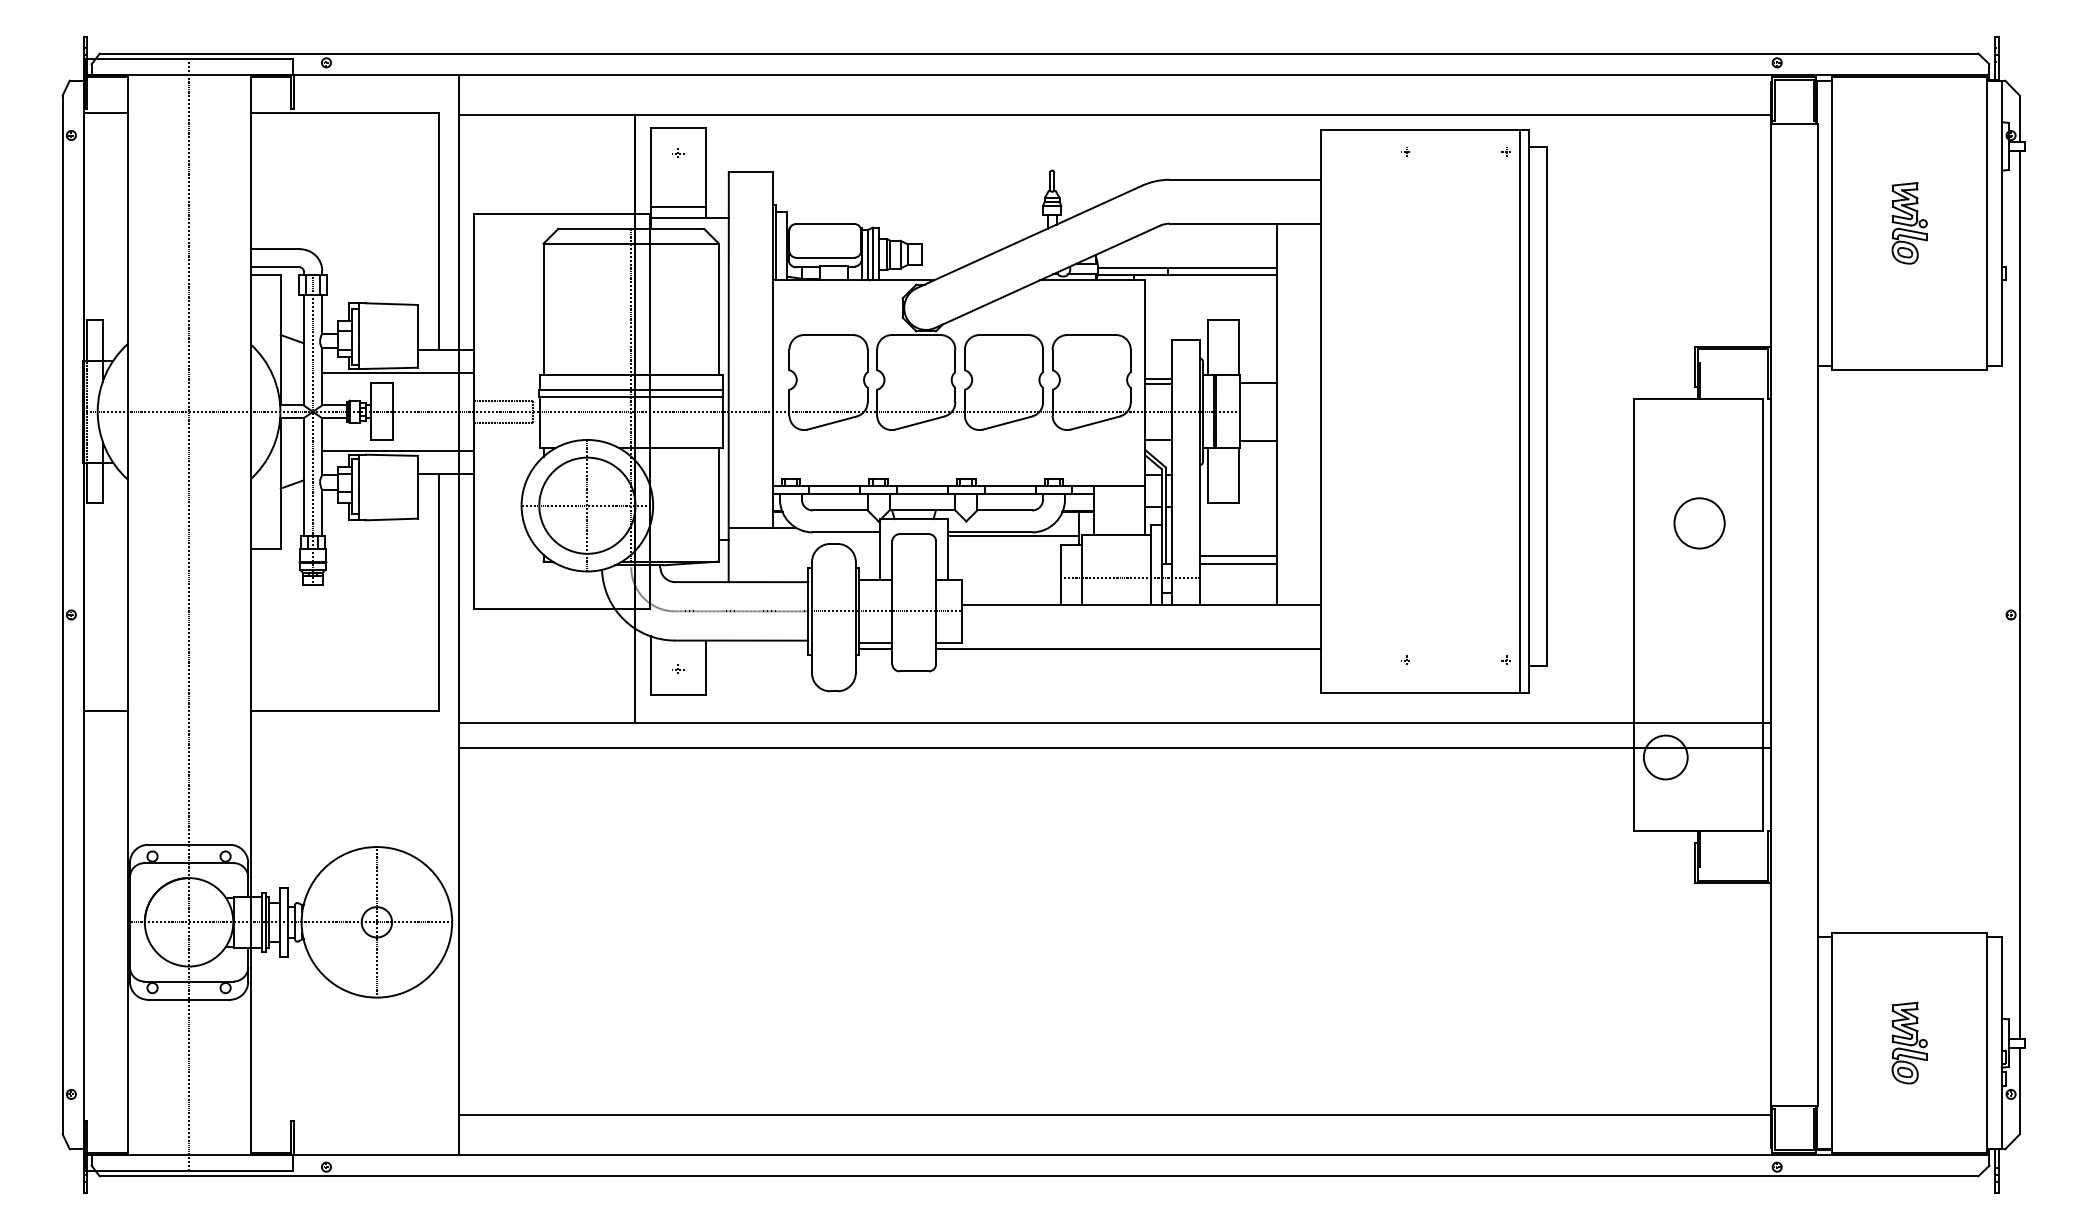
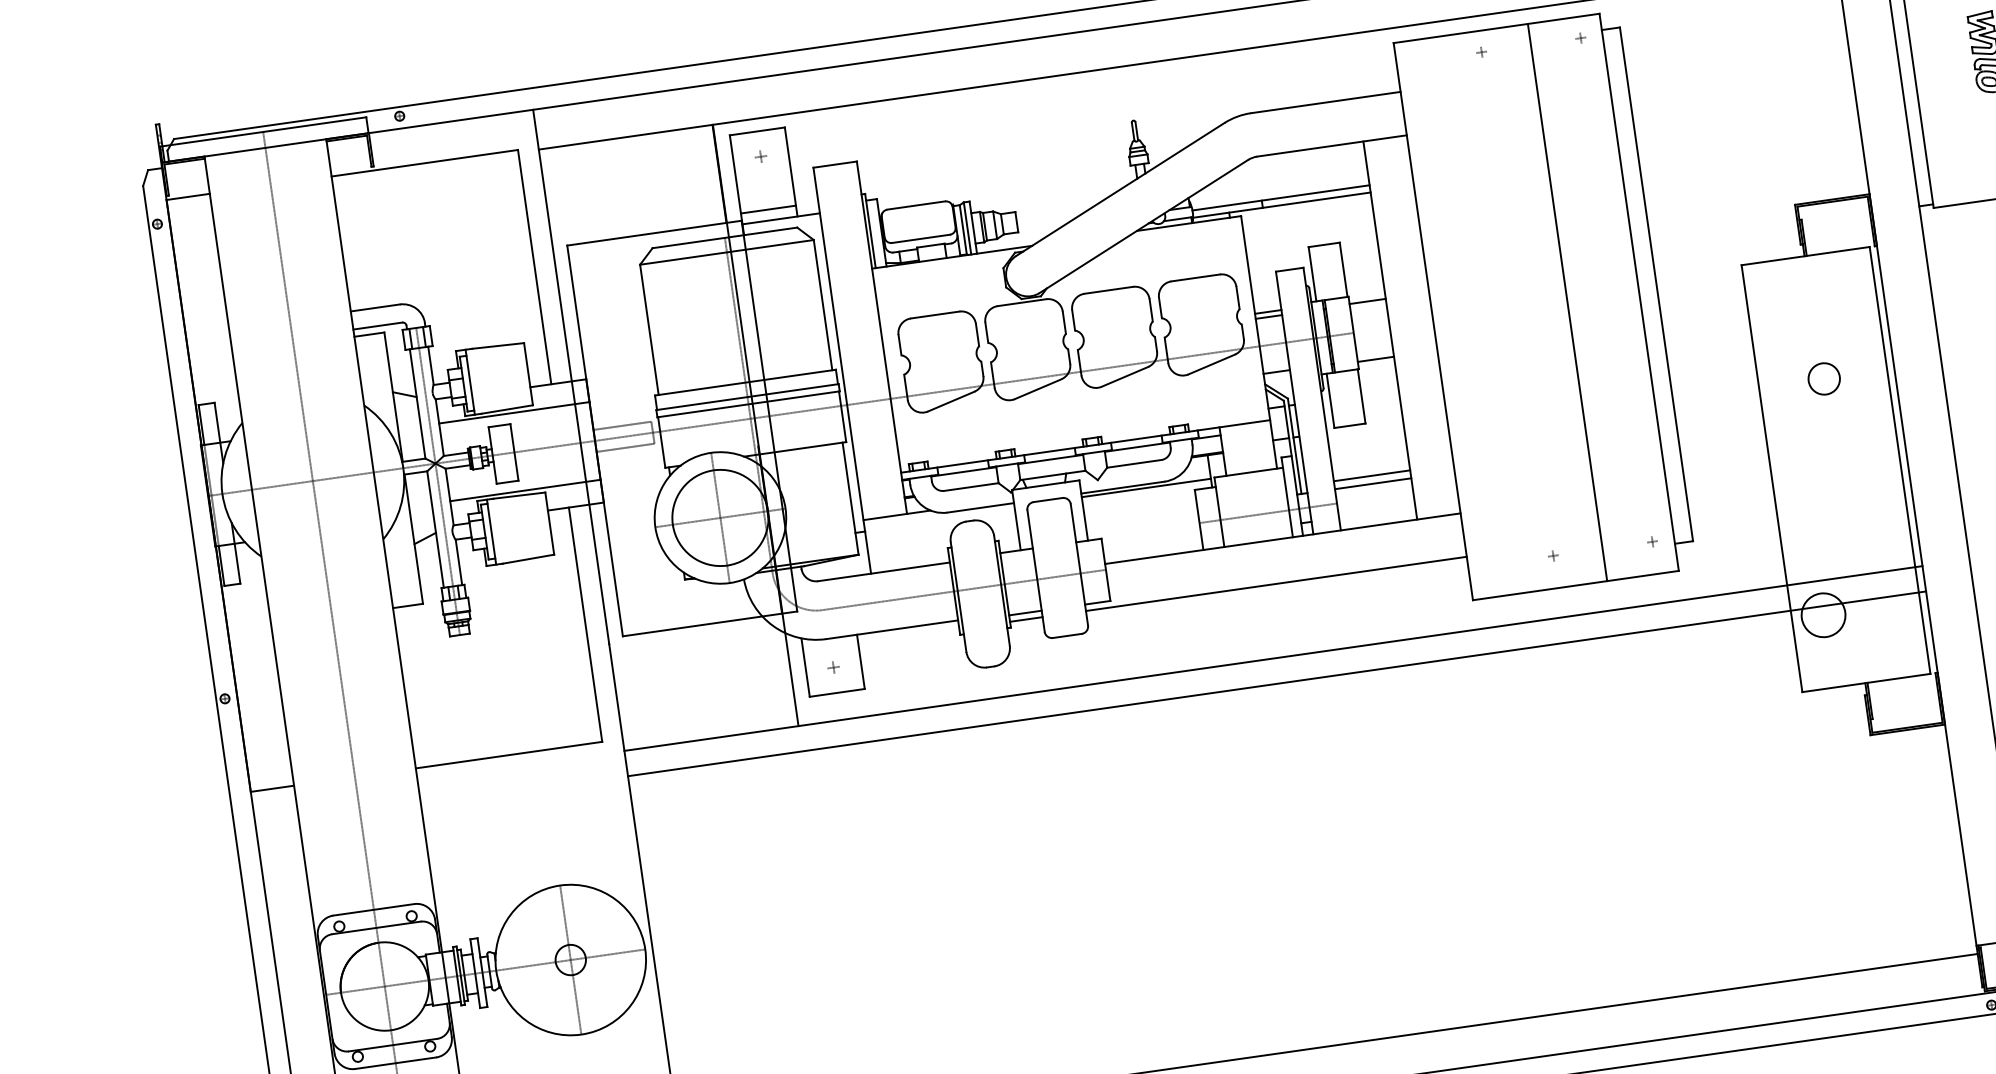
line: (1520, 411) -> (1567, 302), moved
circle: (1699, 523) -> (1823, 378), size x0.62

